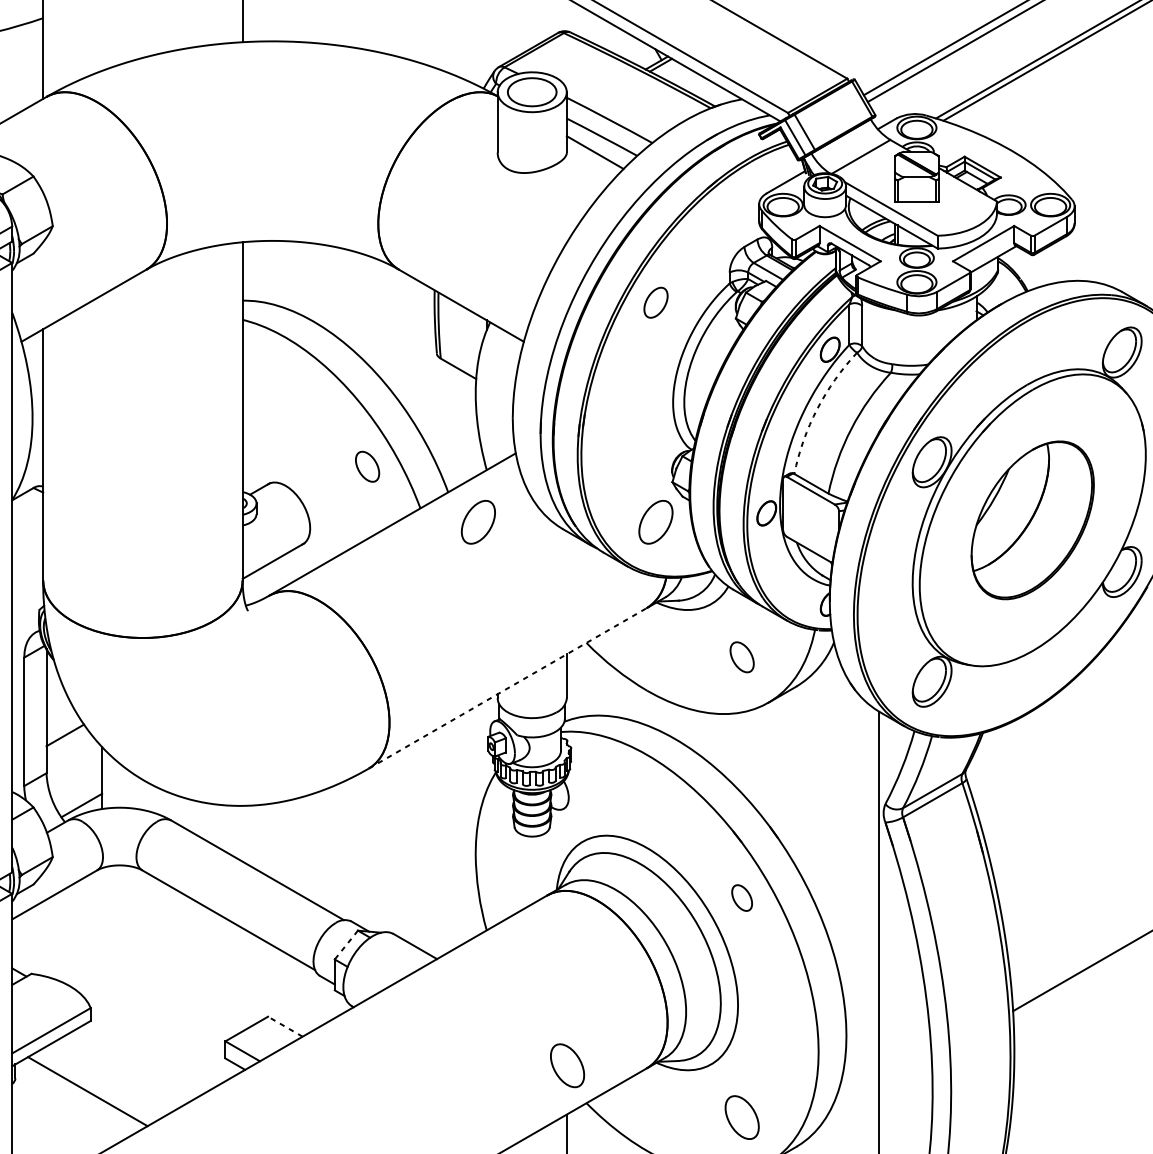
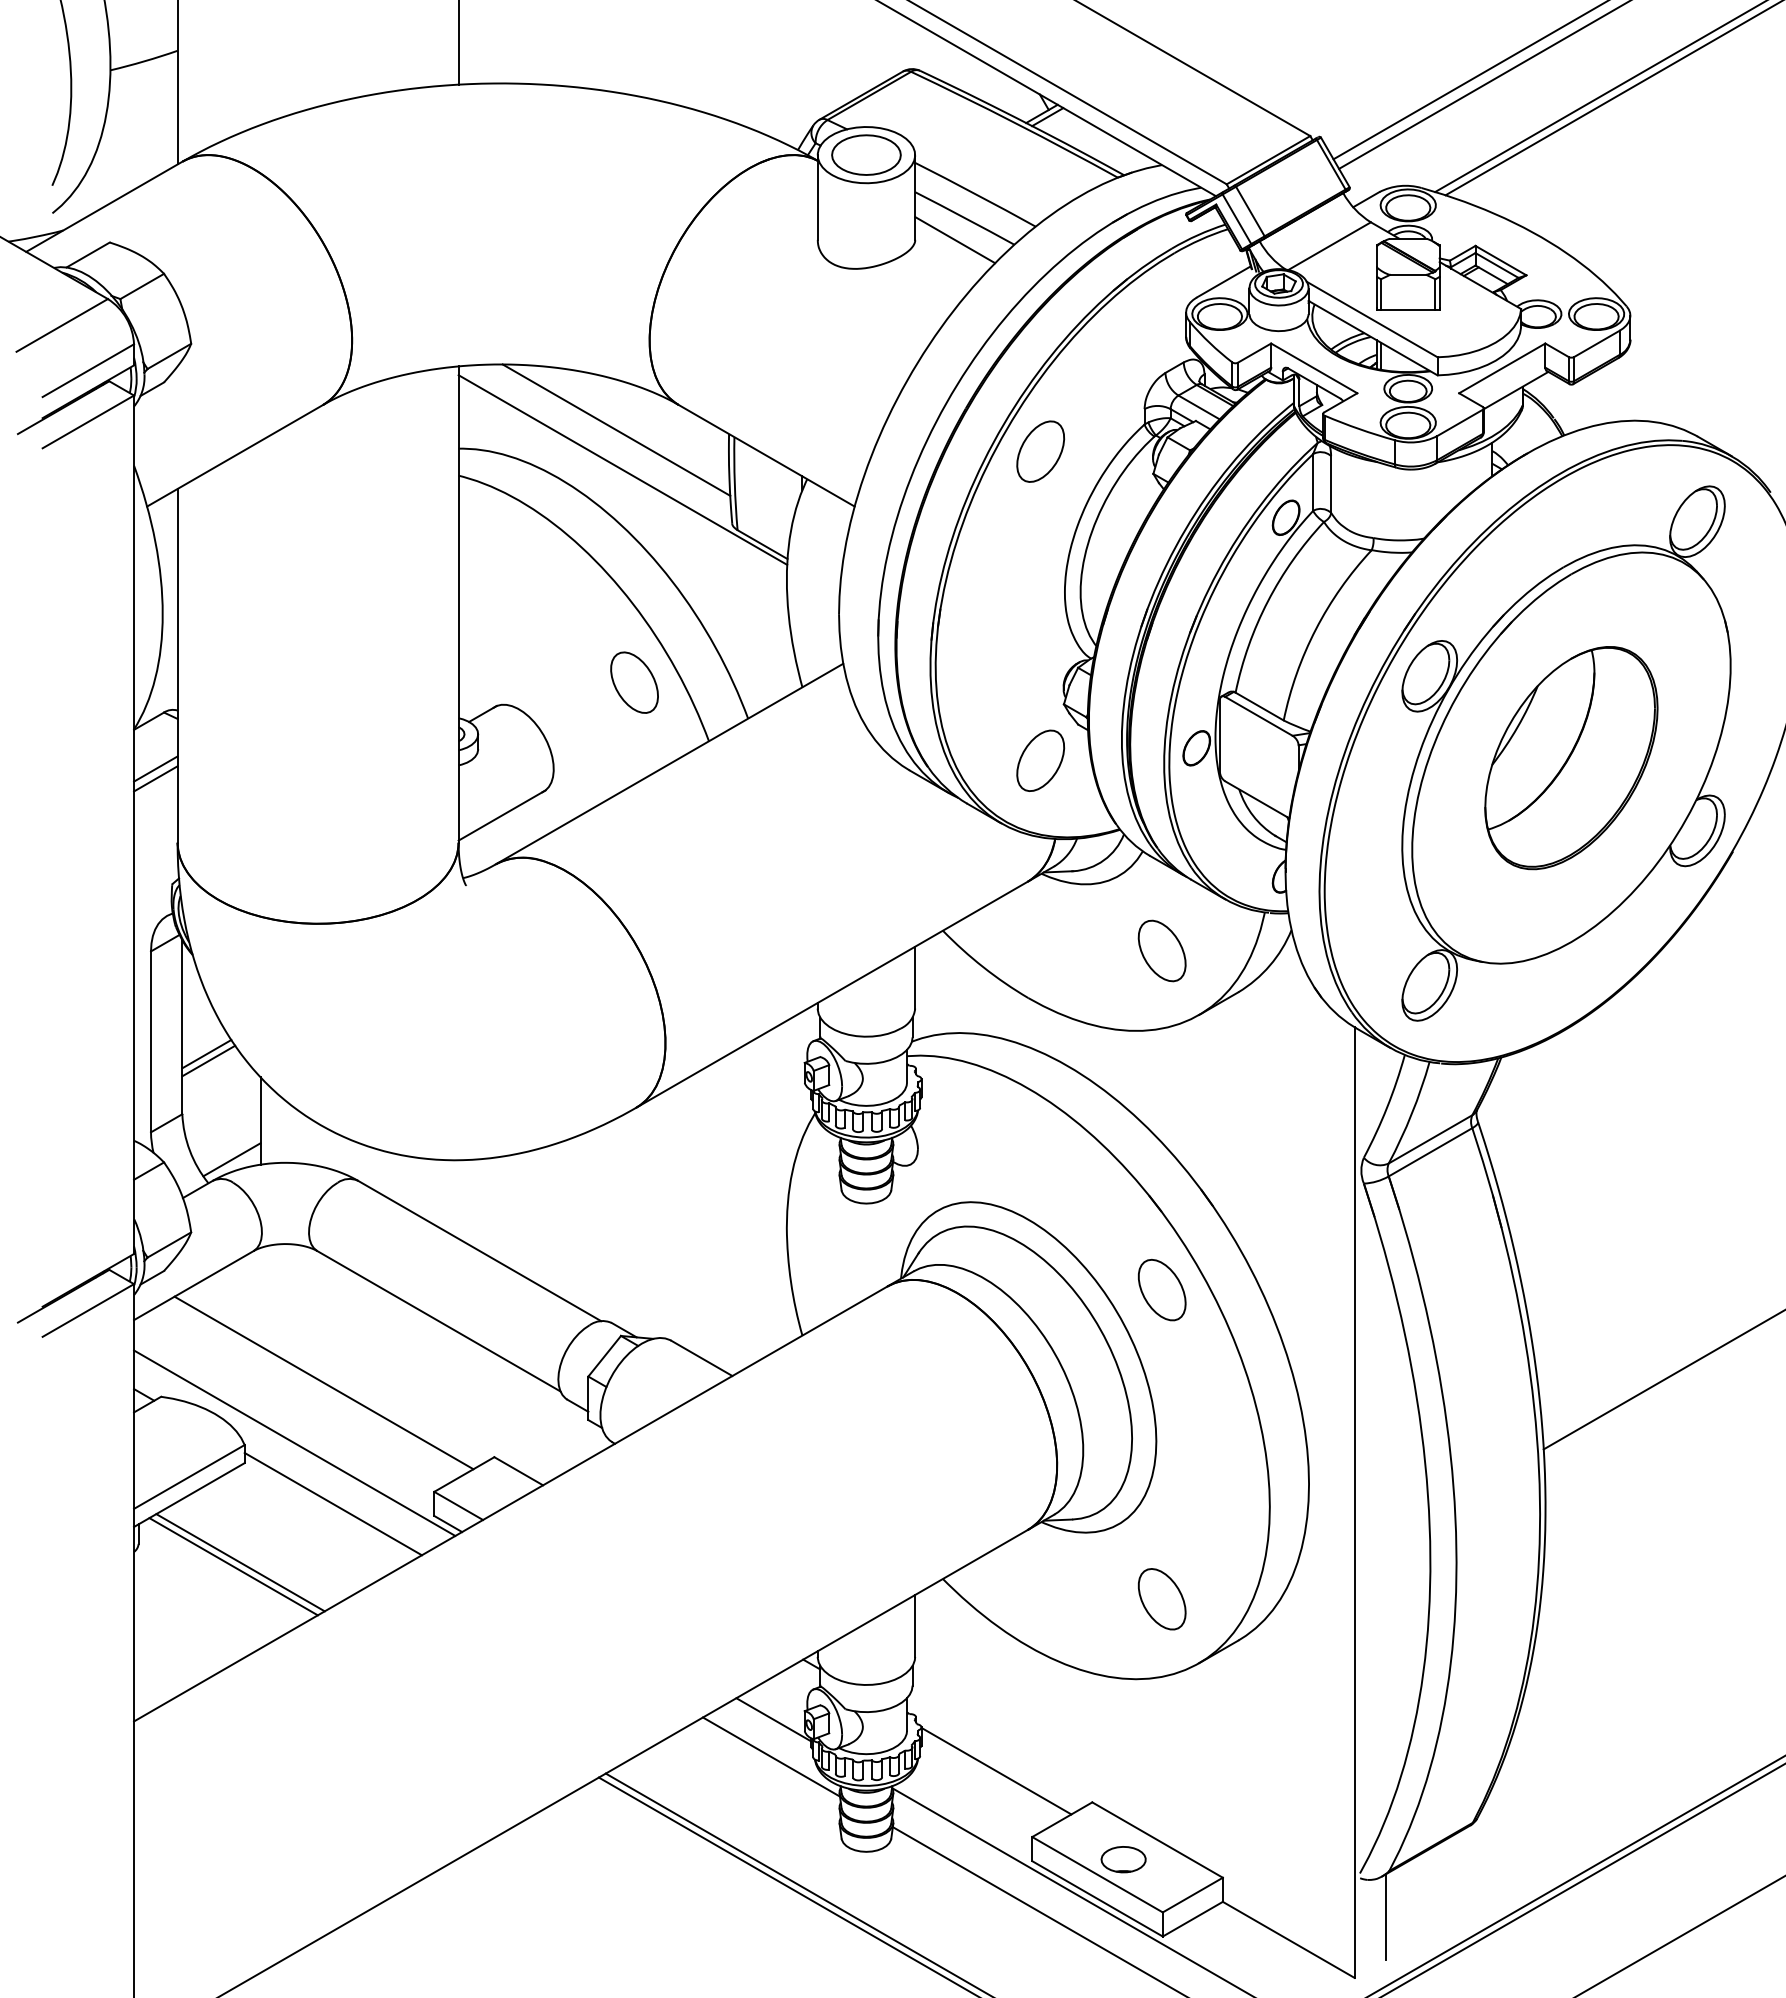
line: (354, 287) -> (616, 429), added
part: (655, 302) -> (1040, 451), size x1.43
line: (359, 315) -> (622, 469), added
arc: (817, 409) -> (1268, 601), dashed -> solid
part: (367, 466) -> (634, 682), size x1.43
part: (478, 522) -> (790, 760), removed
line: (27, 527) -> (155, 768), added
line: (27, 534) -> (155, 778), added
part: (741, 656) -> (1161, 950), size x1.43
line: (508, 688) -> (832, 994), dashed -> solid
line: (63, 730) -> (206, 1053), added
part: (741, 897) -> (1161, 1289), size x1.67
line: (346, 945) -> (604, 1356), dashed -> solid
line: (146, 963) -> (323, 1382), added
line: (126, 1006) -> (294, 1442), added
line: (285, 1026) -> (518, 1471), dashed -> solid
line: (153, 1049) -> (332, 1503), added
part: (567, 1065) -> (915, 1526), removed
line: (82, 1094) -> (233, 1566), added

